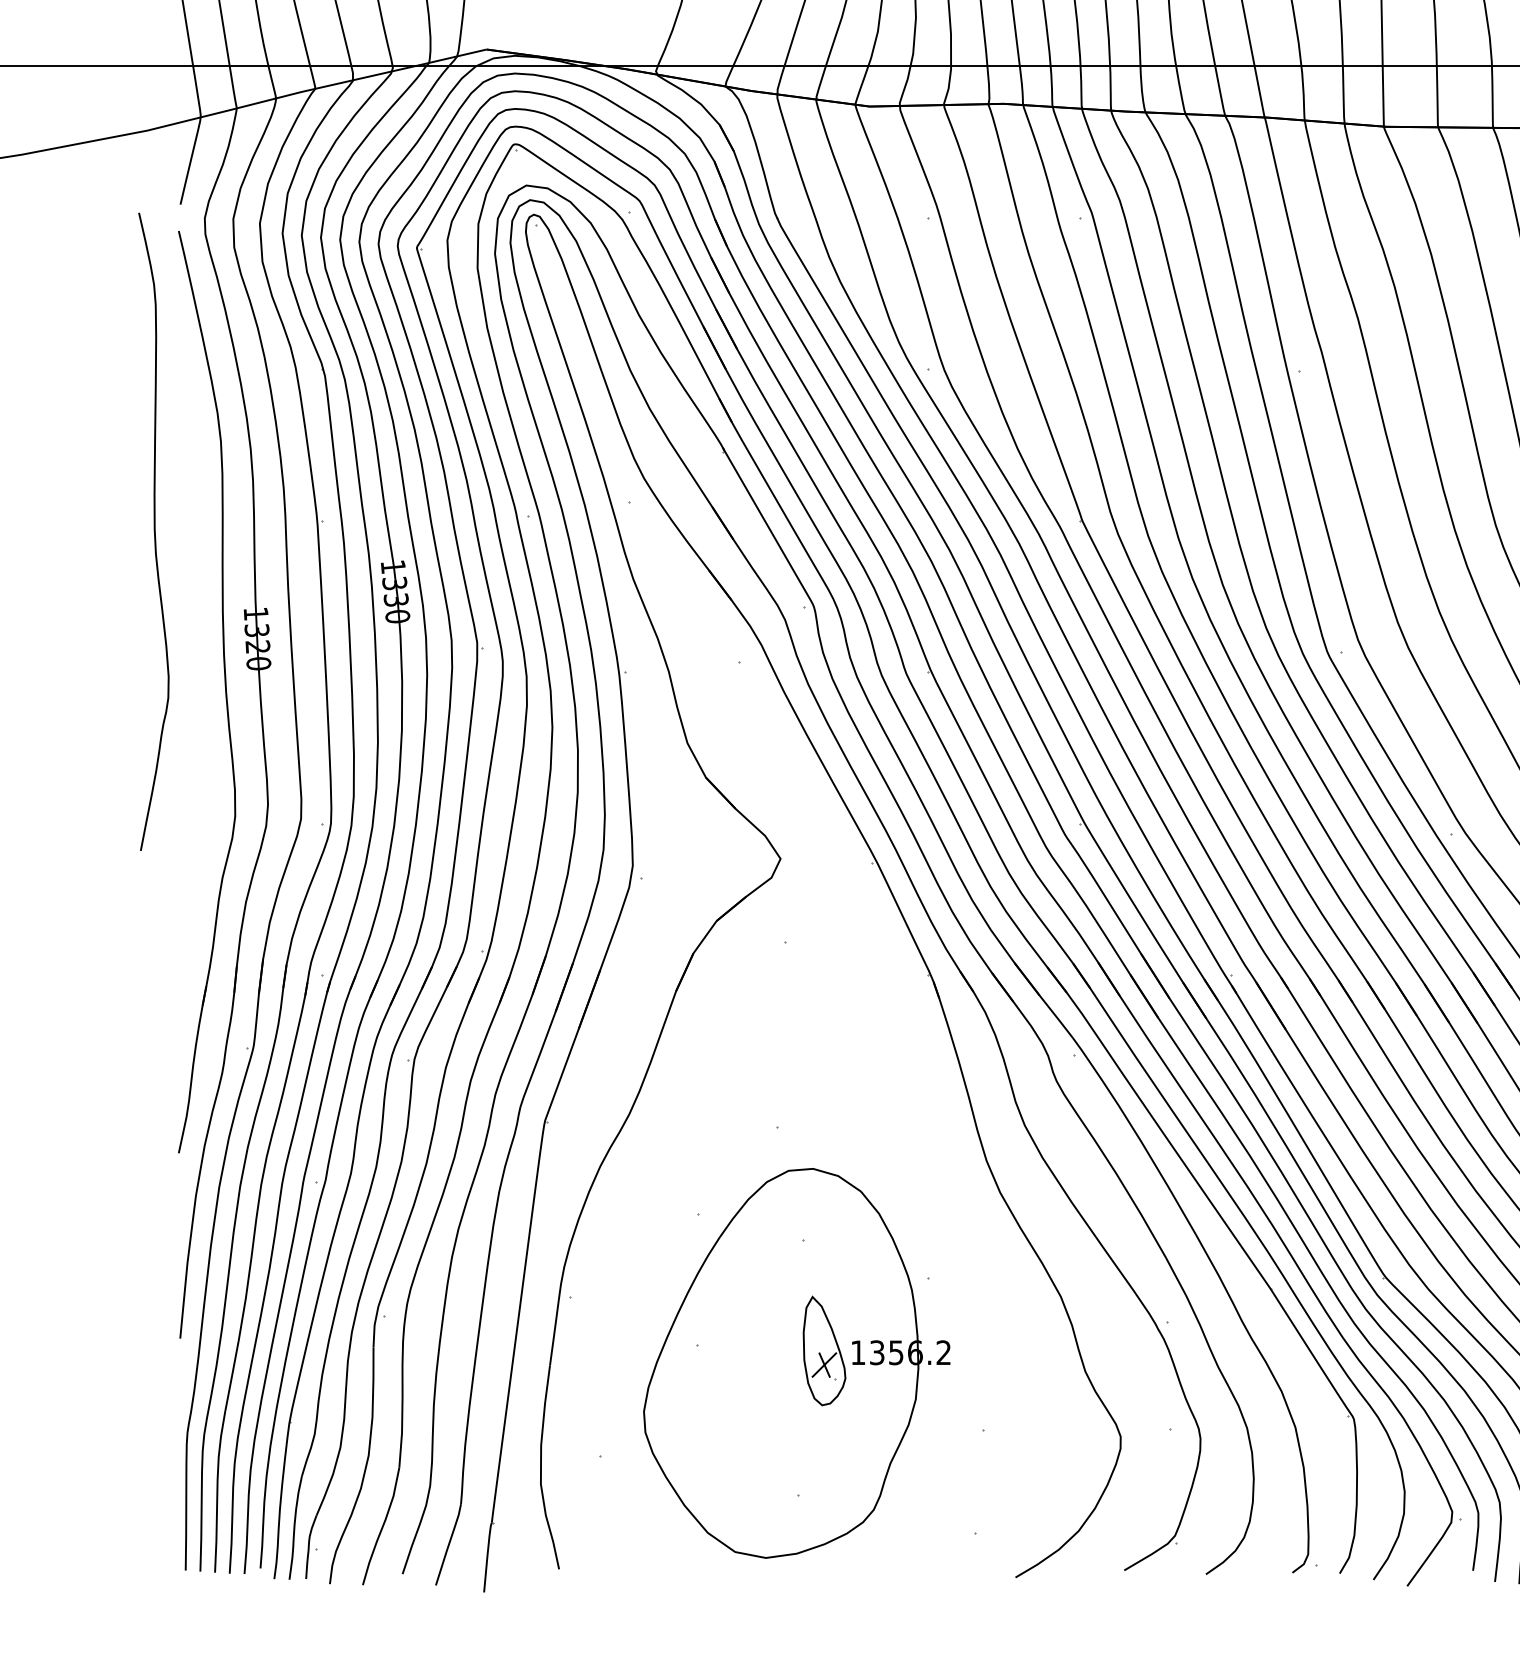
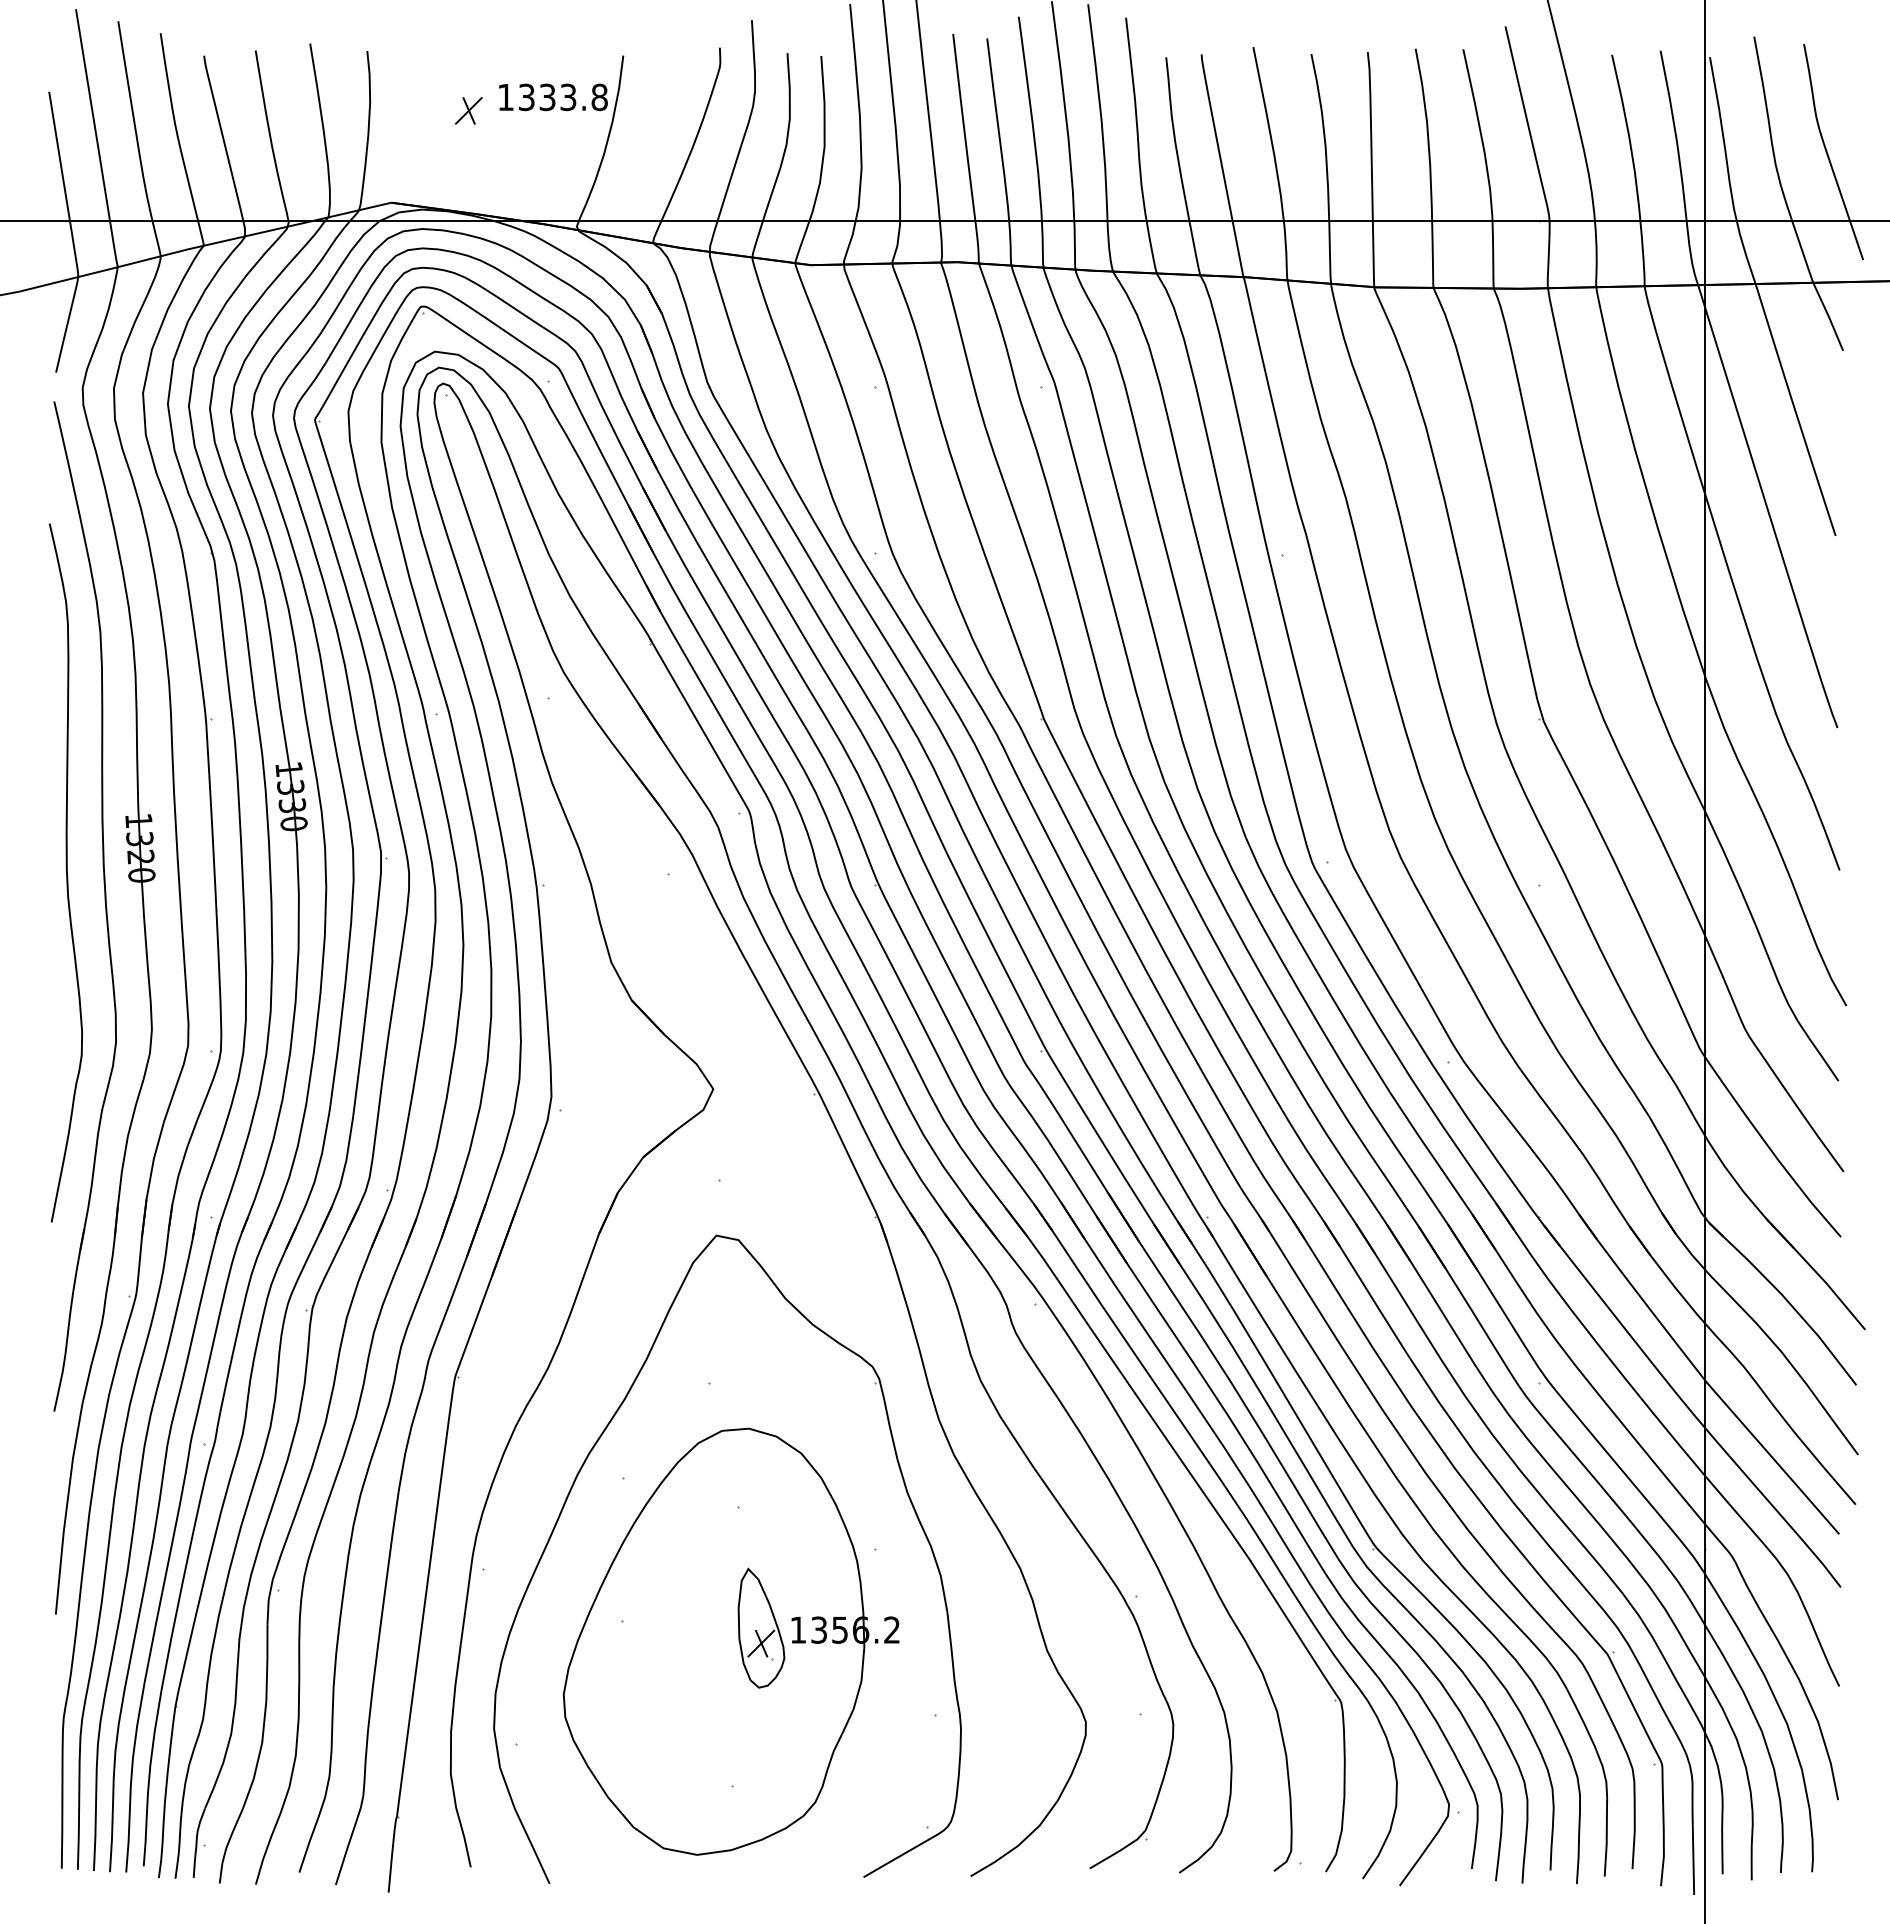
curve: (154, 531) -> (66, 872), moved
part: (650, 1228) -> (570, 1493), added

